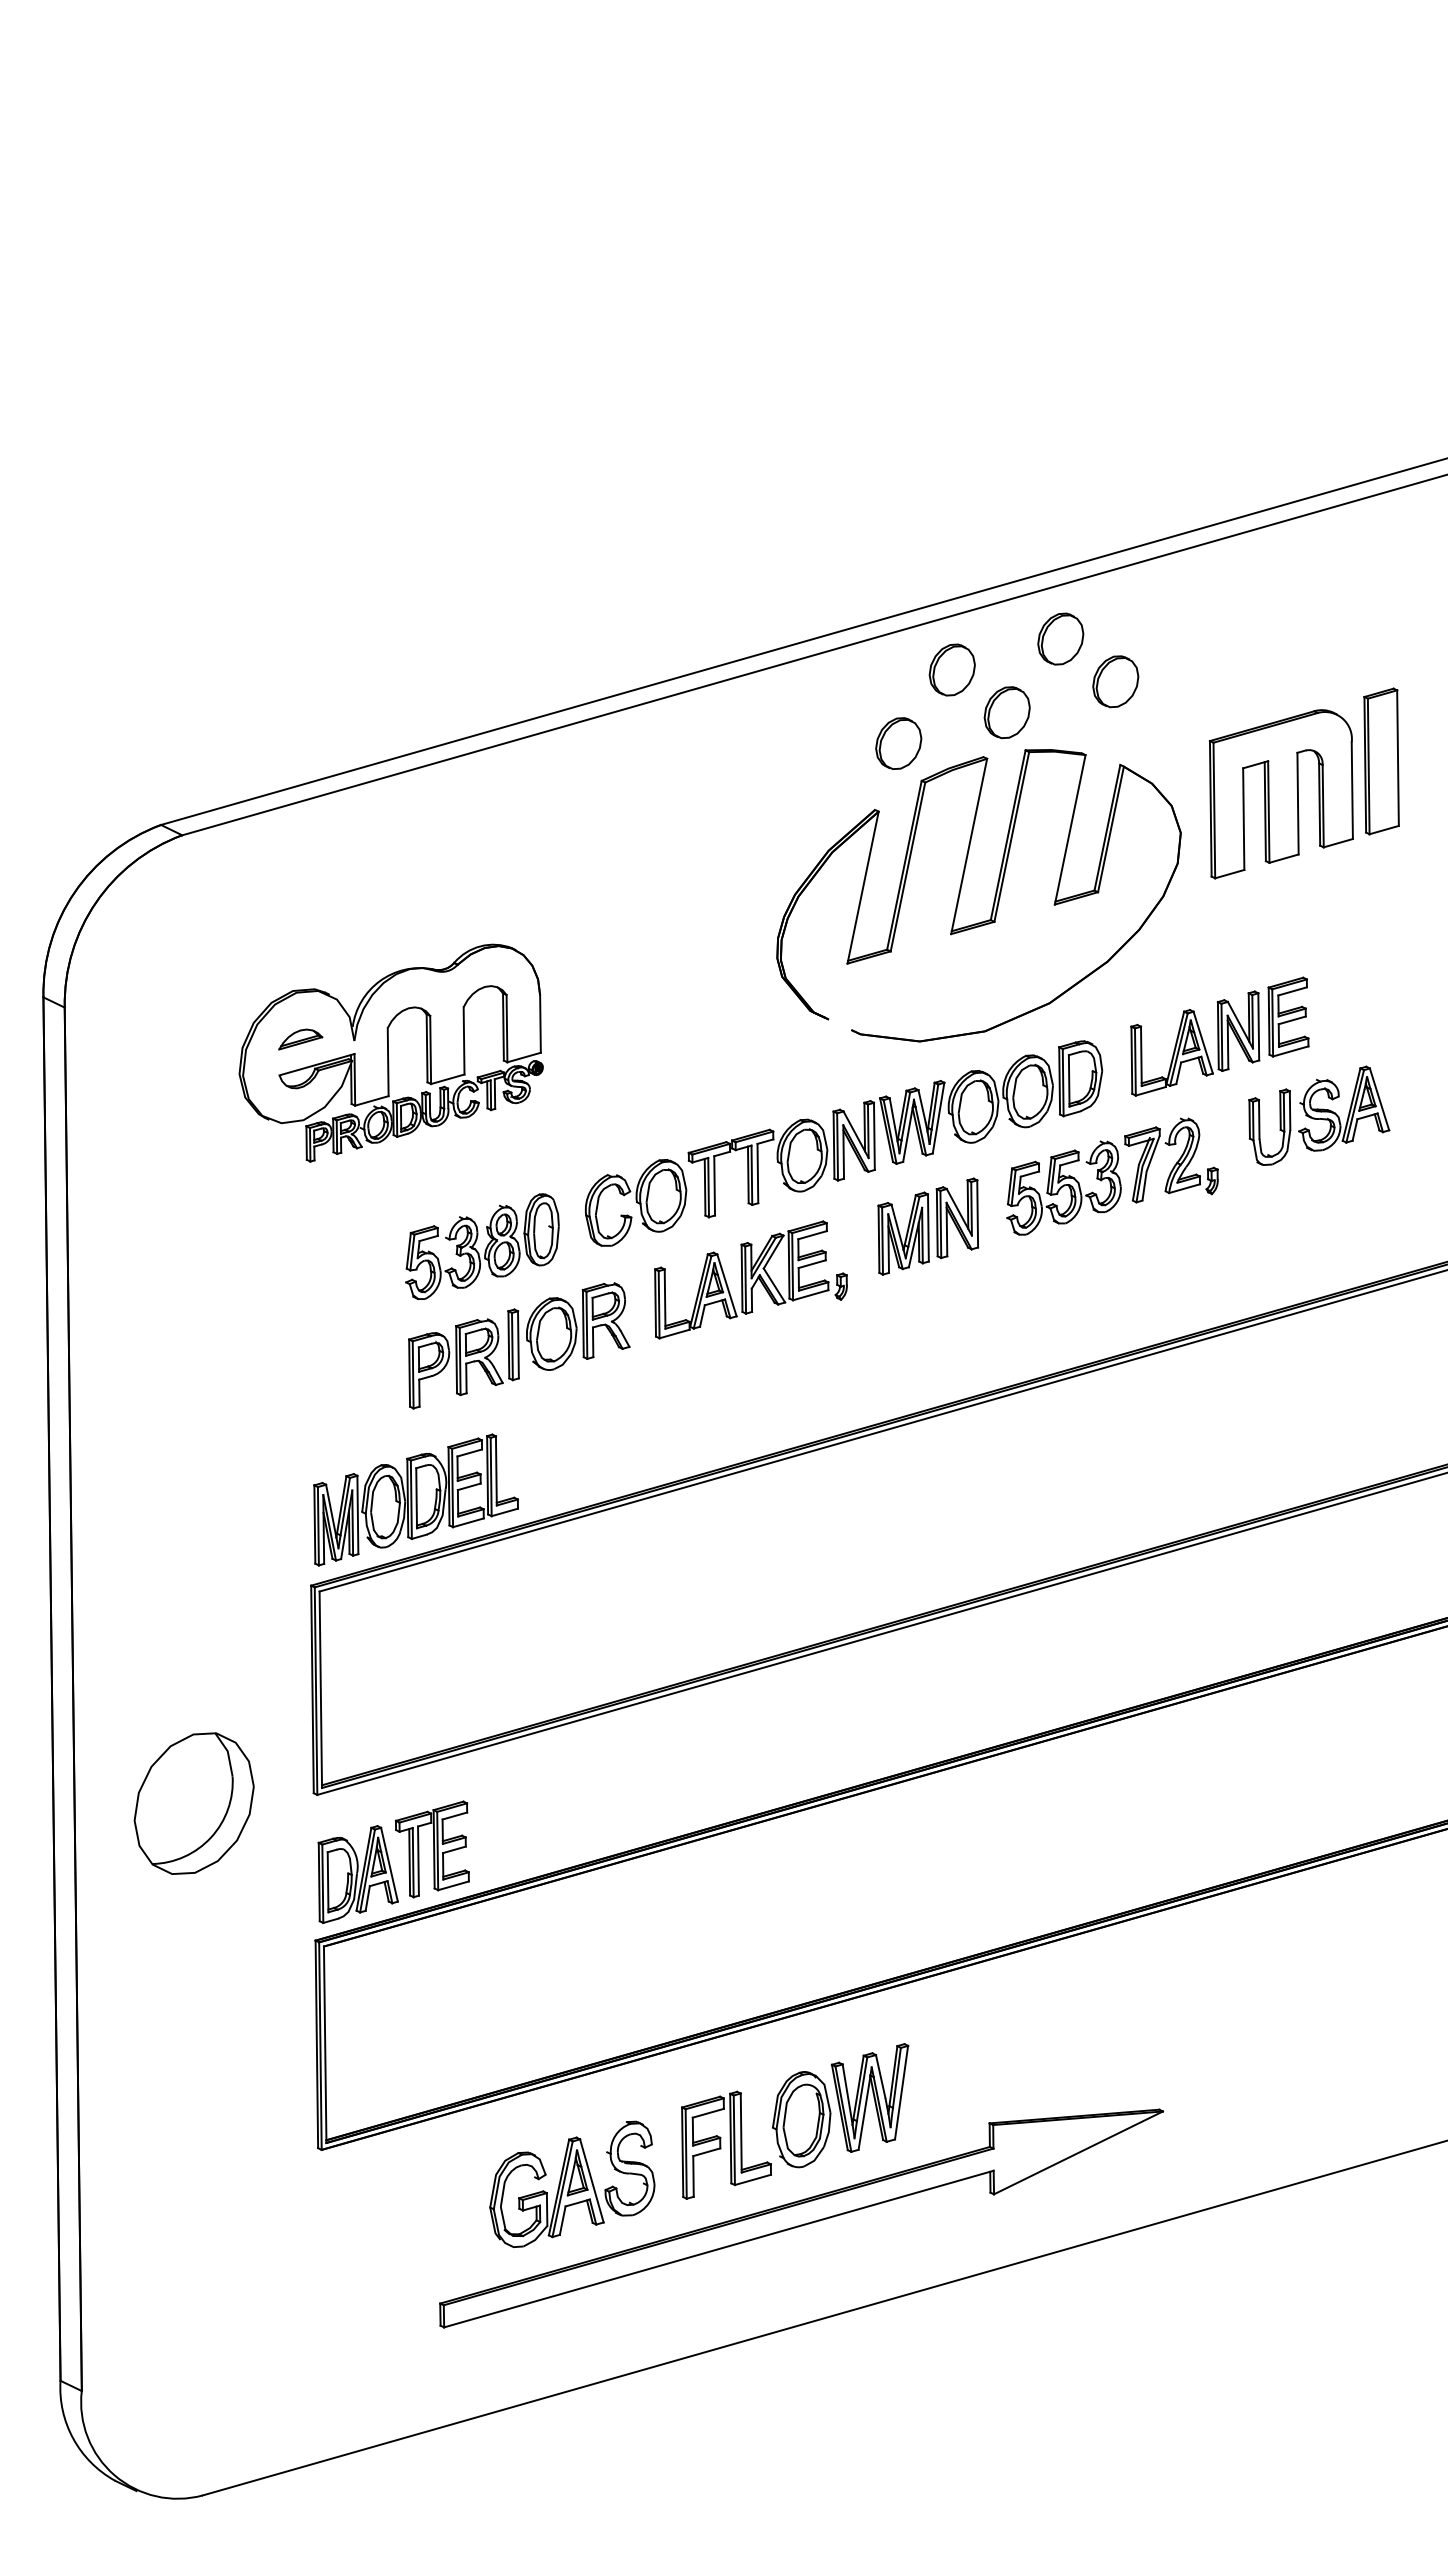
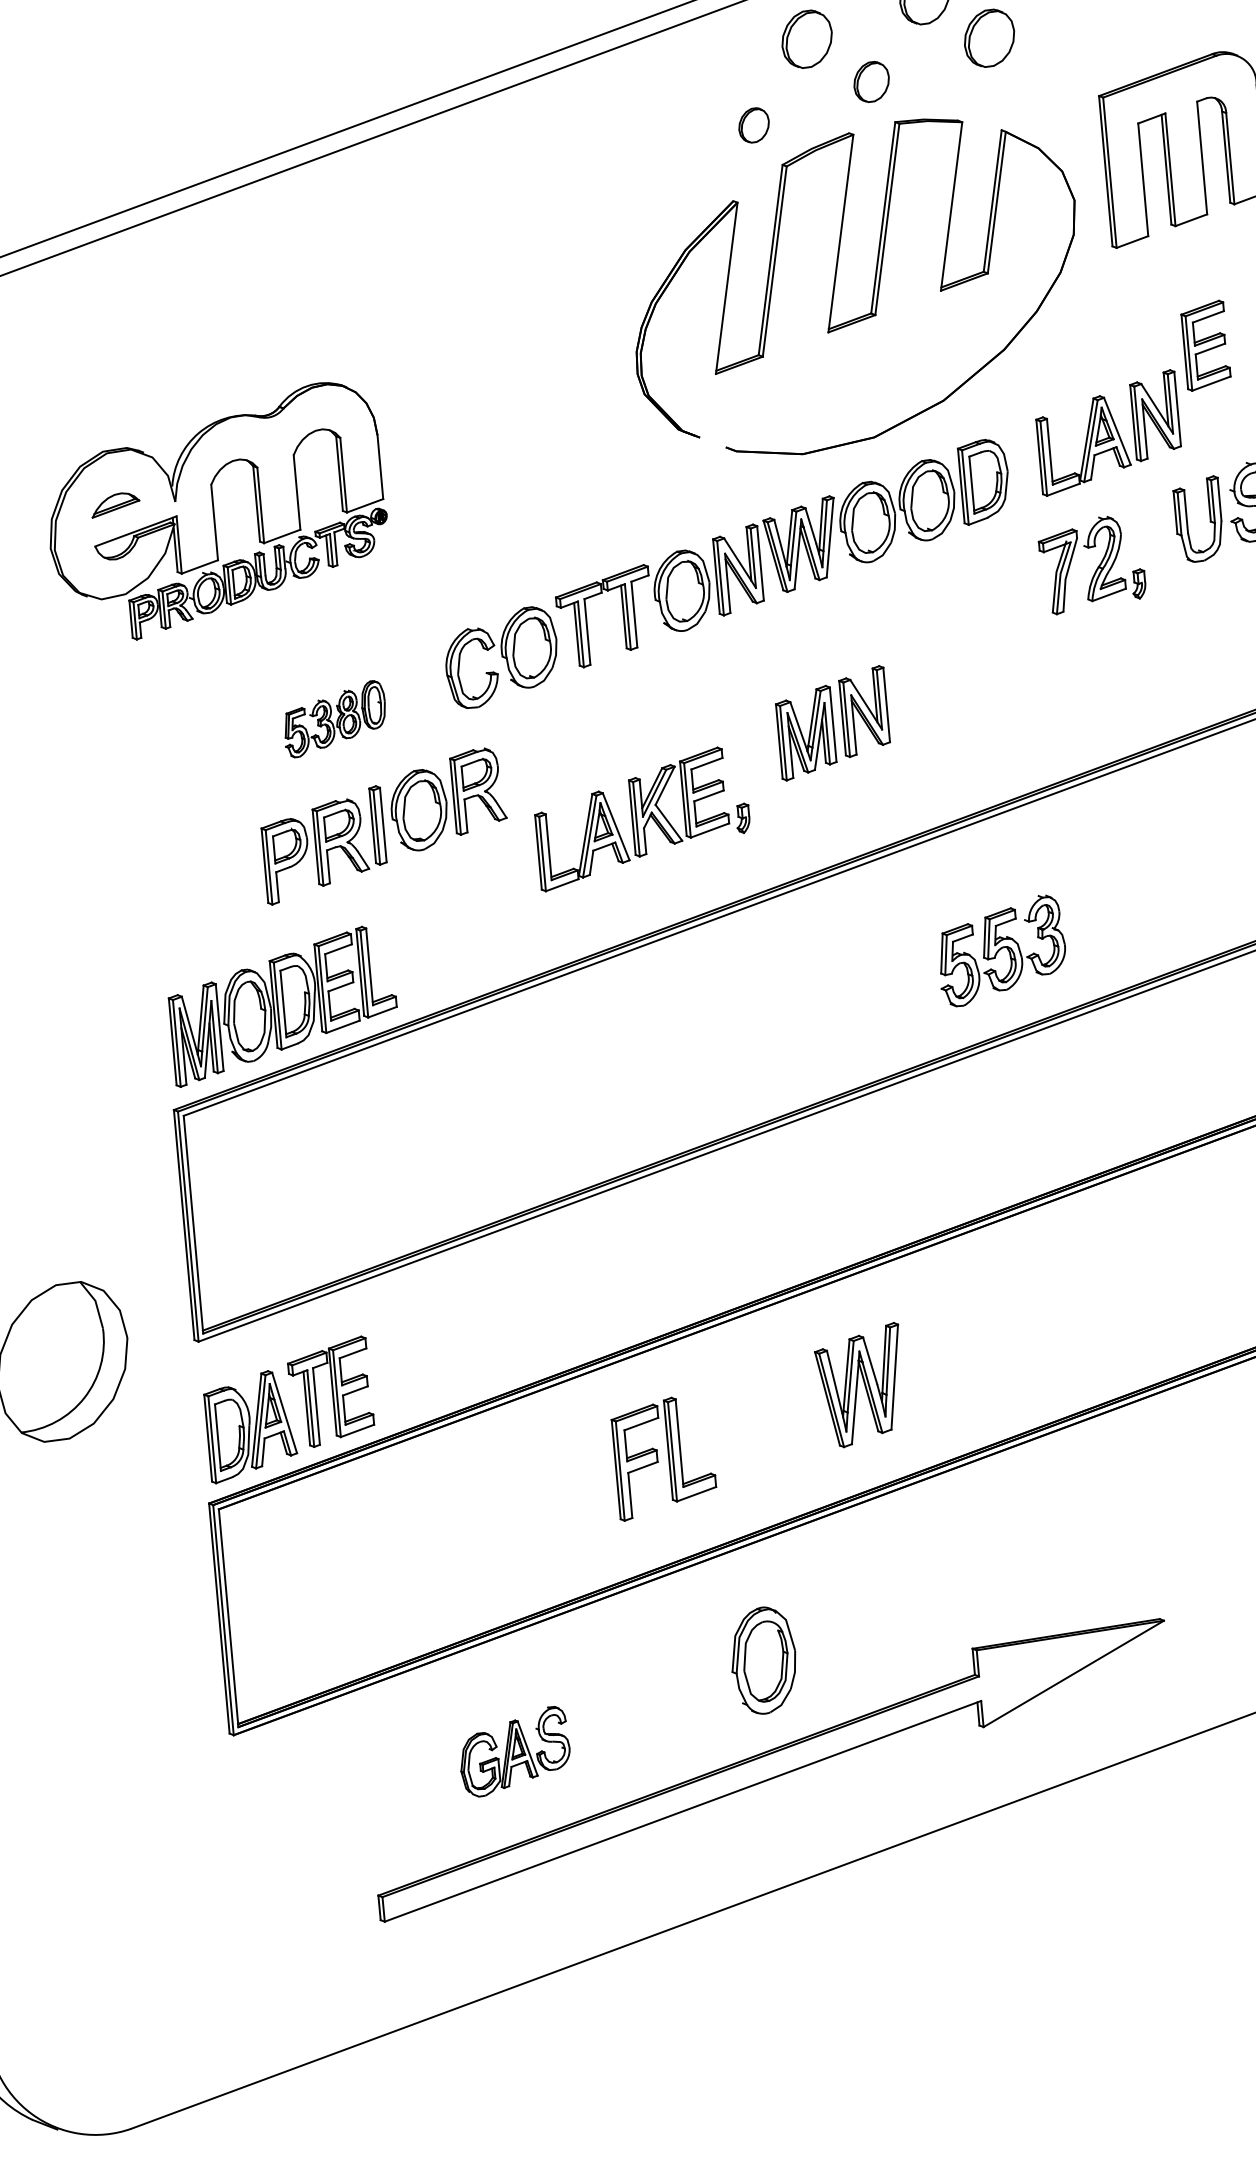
part: (1006, 712) -> (870, 81), size x0.7
part: (898, 743) -> (753, 125), size x0.6
part: (1288, 1016) -> (1205, 345), moved
part: (1063, 1187) -> (1001, 950), moved
part: (928, 1226) -> (833, 723), moved
part: (482, 1246) -> (335, 719), size x0.6
part: (750, 1279) -> (641, 818), moved
part: (869, 2097) -> (859, 1385), moved
part: (726, 2144) -> (664, 1457), moved
part: (572, 2183) -> (514, 1751), size x0.6

